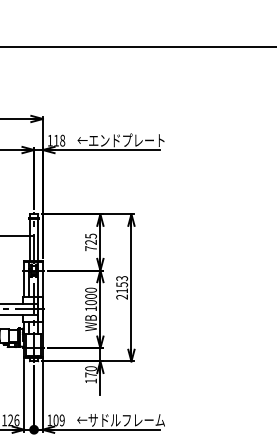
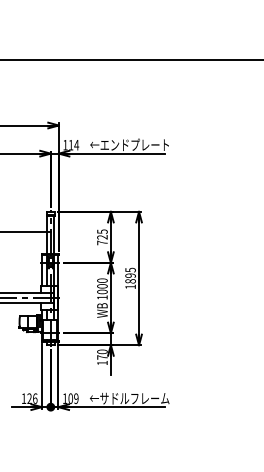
text: (62, 139) -> (76, 144), 118 -> 114
text: (122, 287) -> (130, 278), 2153 -> 1895

